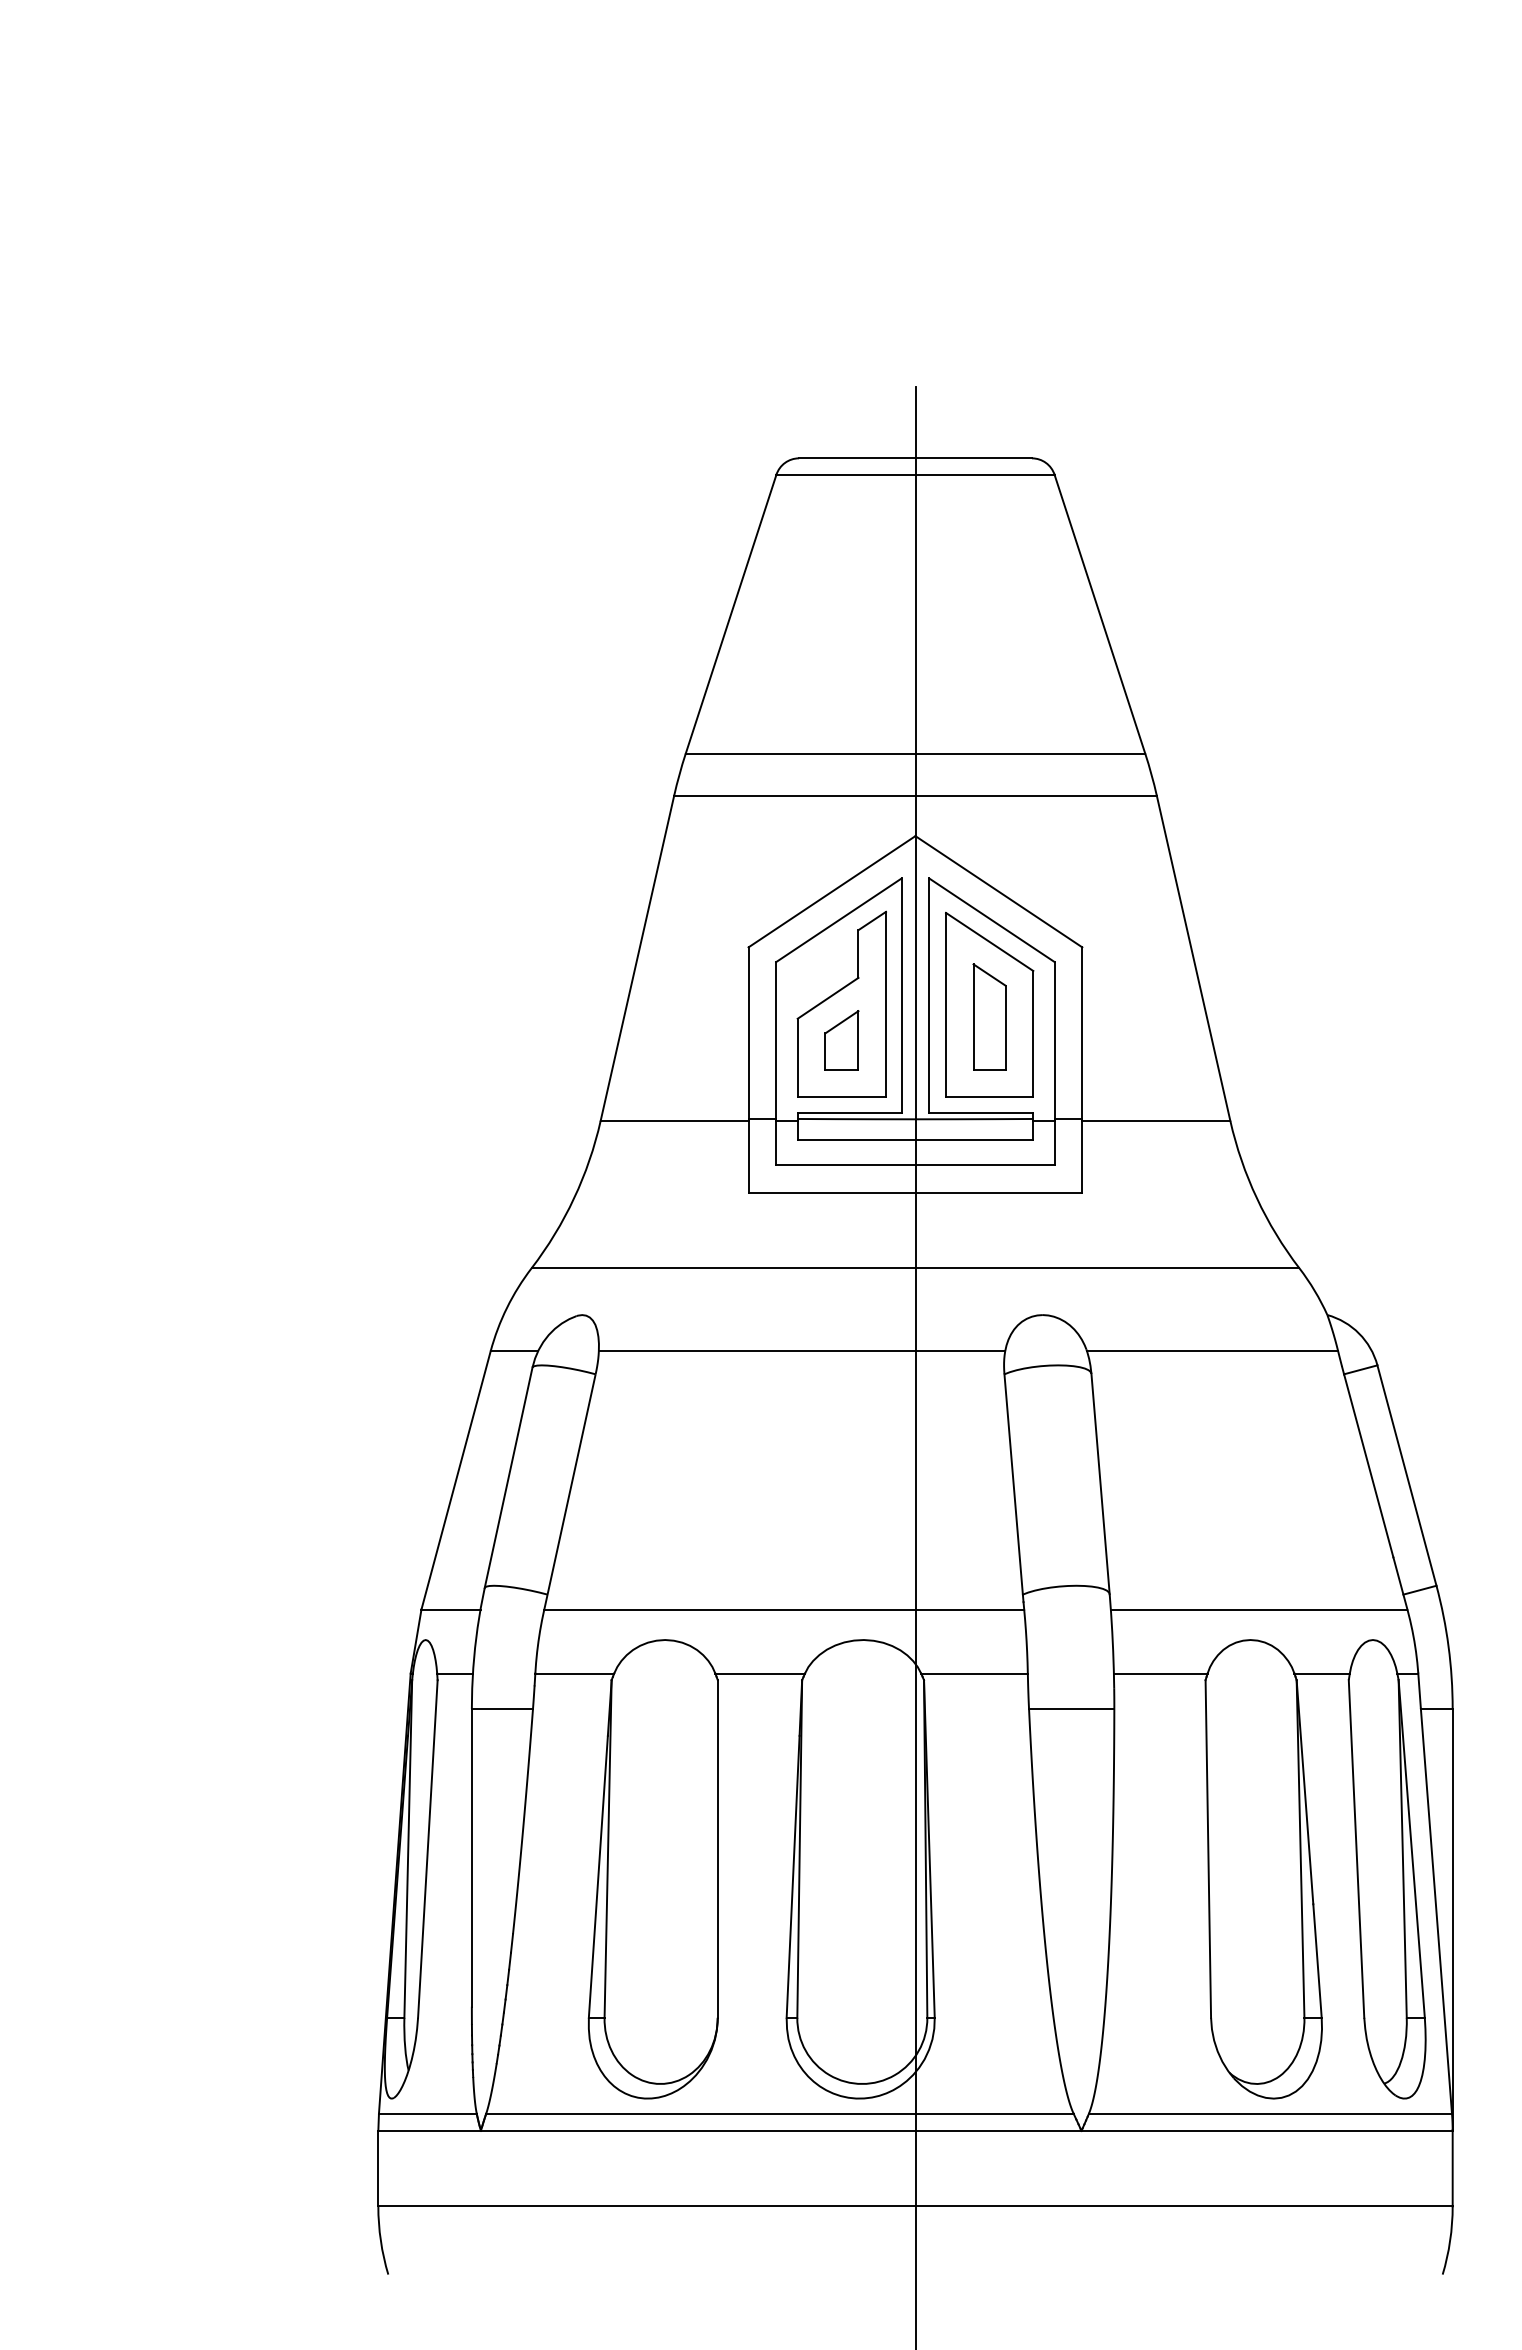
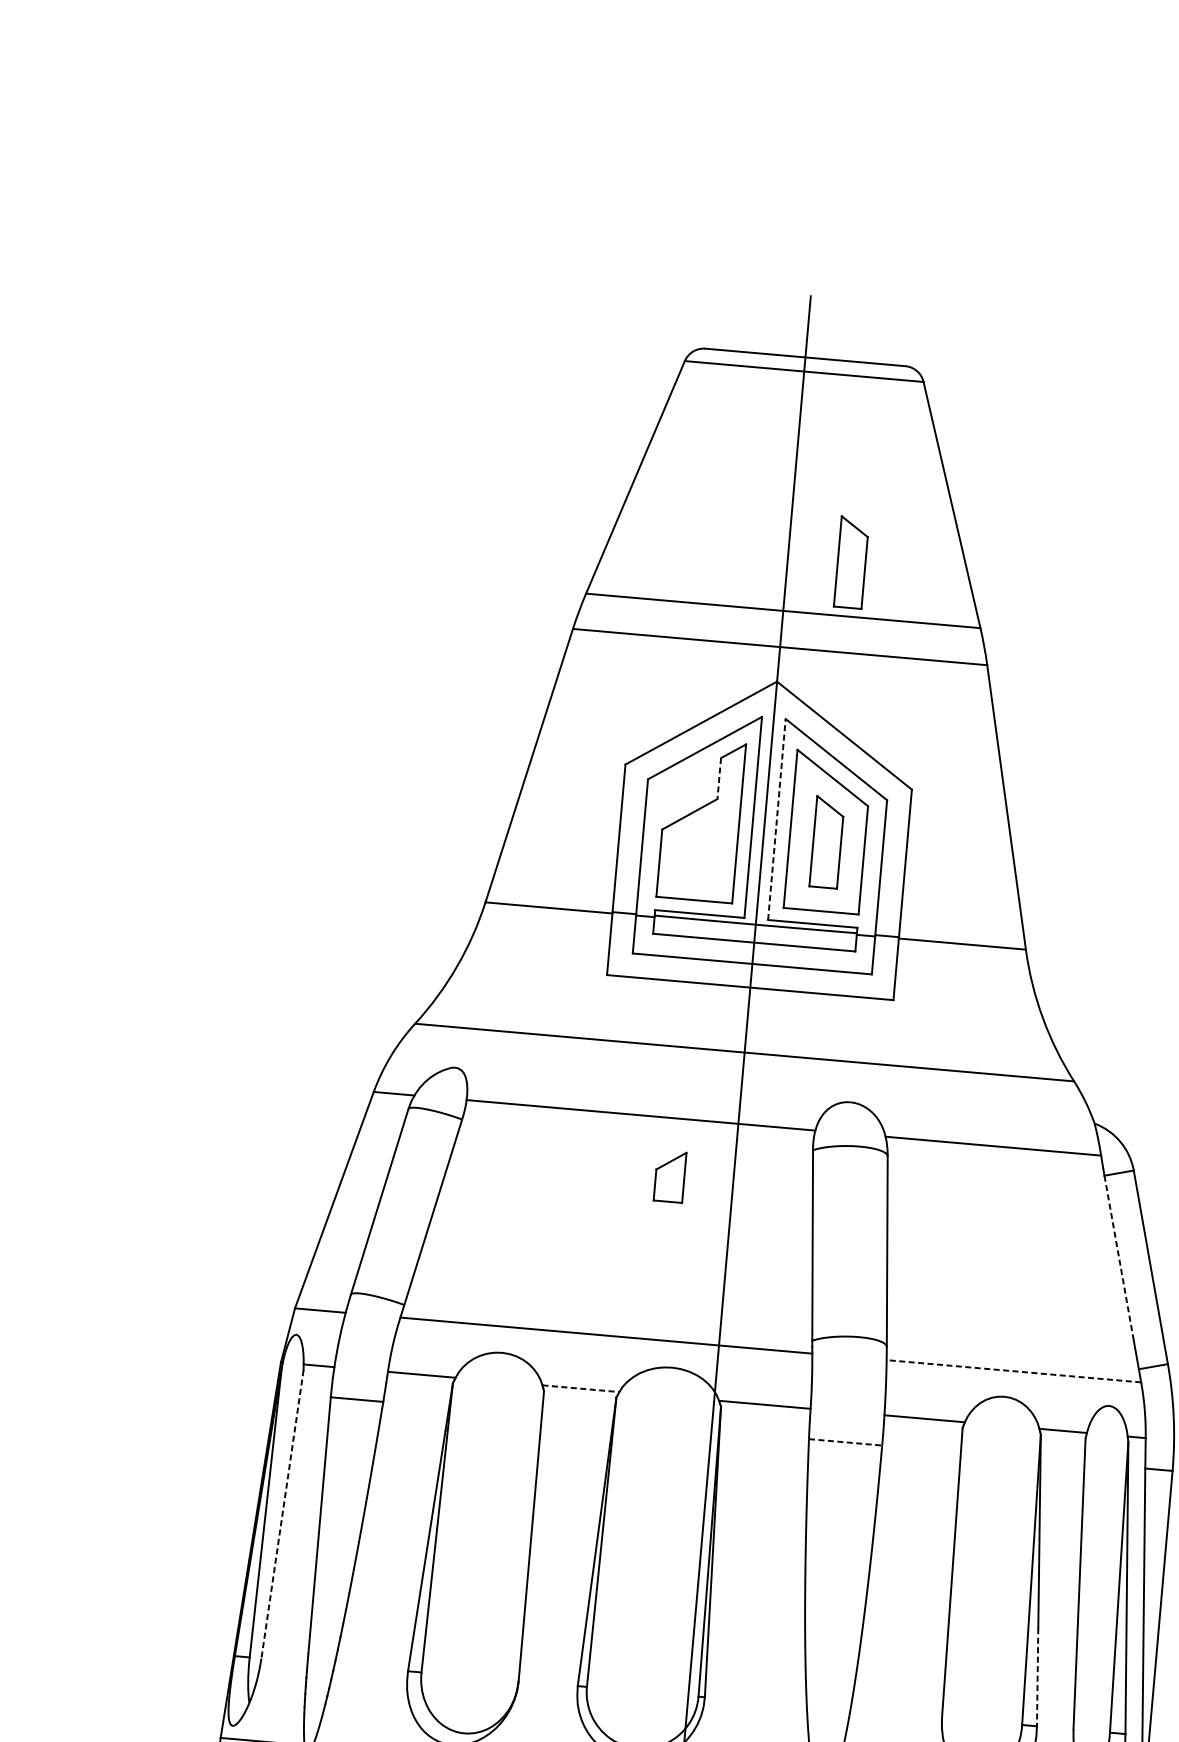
part: (989, 690) -> (851, 562), added
line: (858, 954) -> (719, 778), solid -> dashed
line: (929, 995) -> (777, 819), solid -> dashed
part: (841, 1040) -> (669, 1176), moved
line: (1368, 1465) -> (1118, 1255), solid -> dashed
line: (1258, 1609) -> (1013, 1371), solid -> dashed
line: (760, 1673) -> (581, 1388), solid -> dashed
line: (1071, 1708) -> (845, 1442), solid -> dashed
line: (427, 1849) -> (282, 1514), solid -> dashed
line: (1317, 1961) -> (1037, 1677), solid -> dashed

